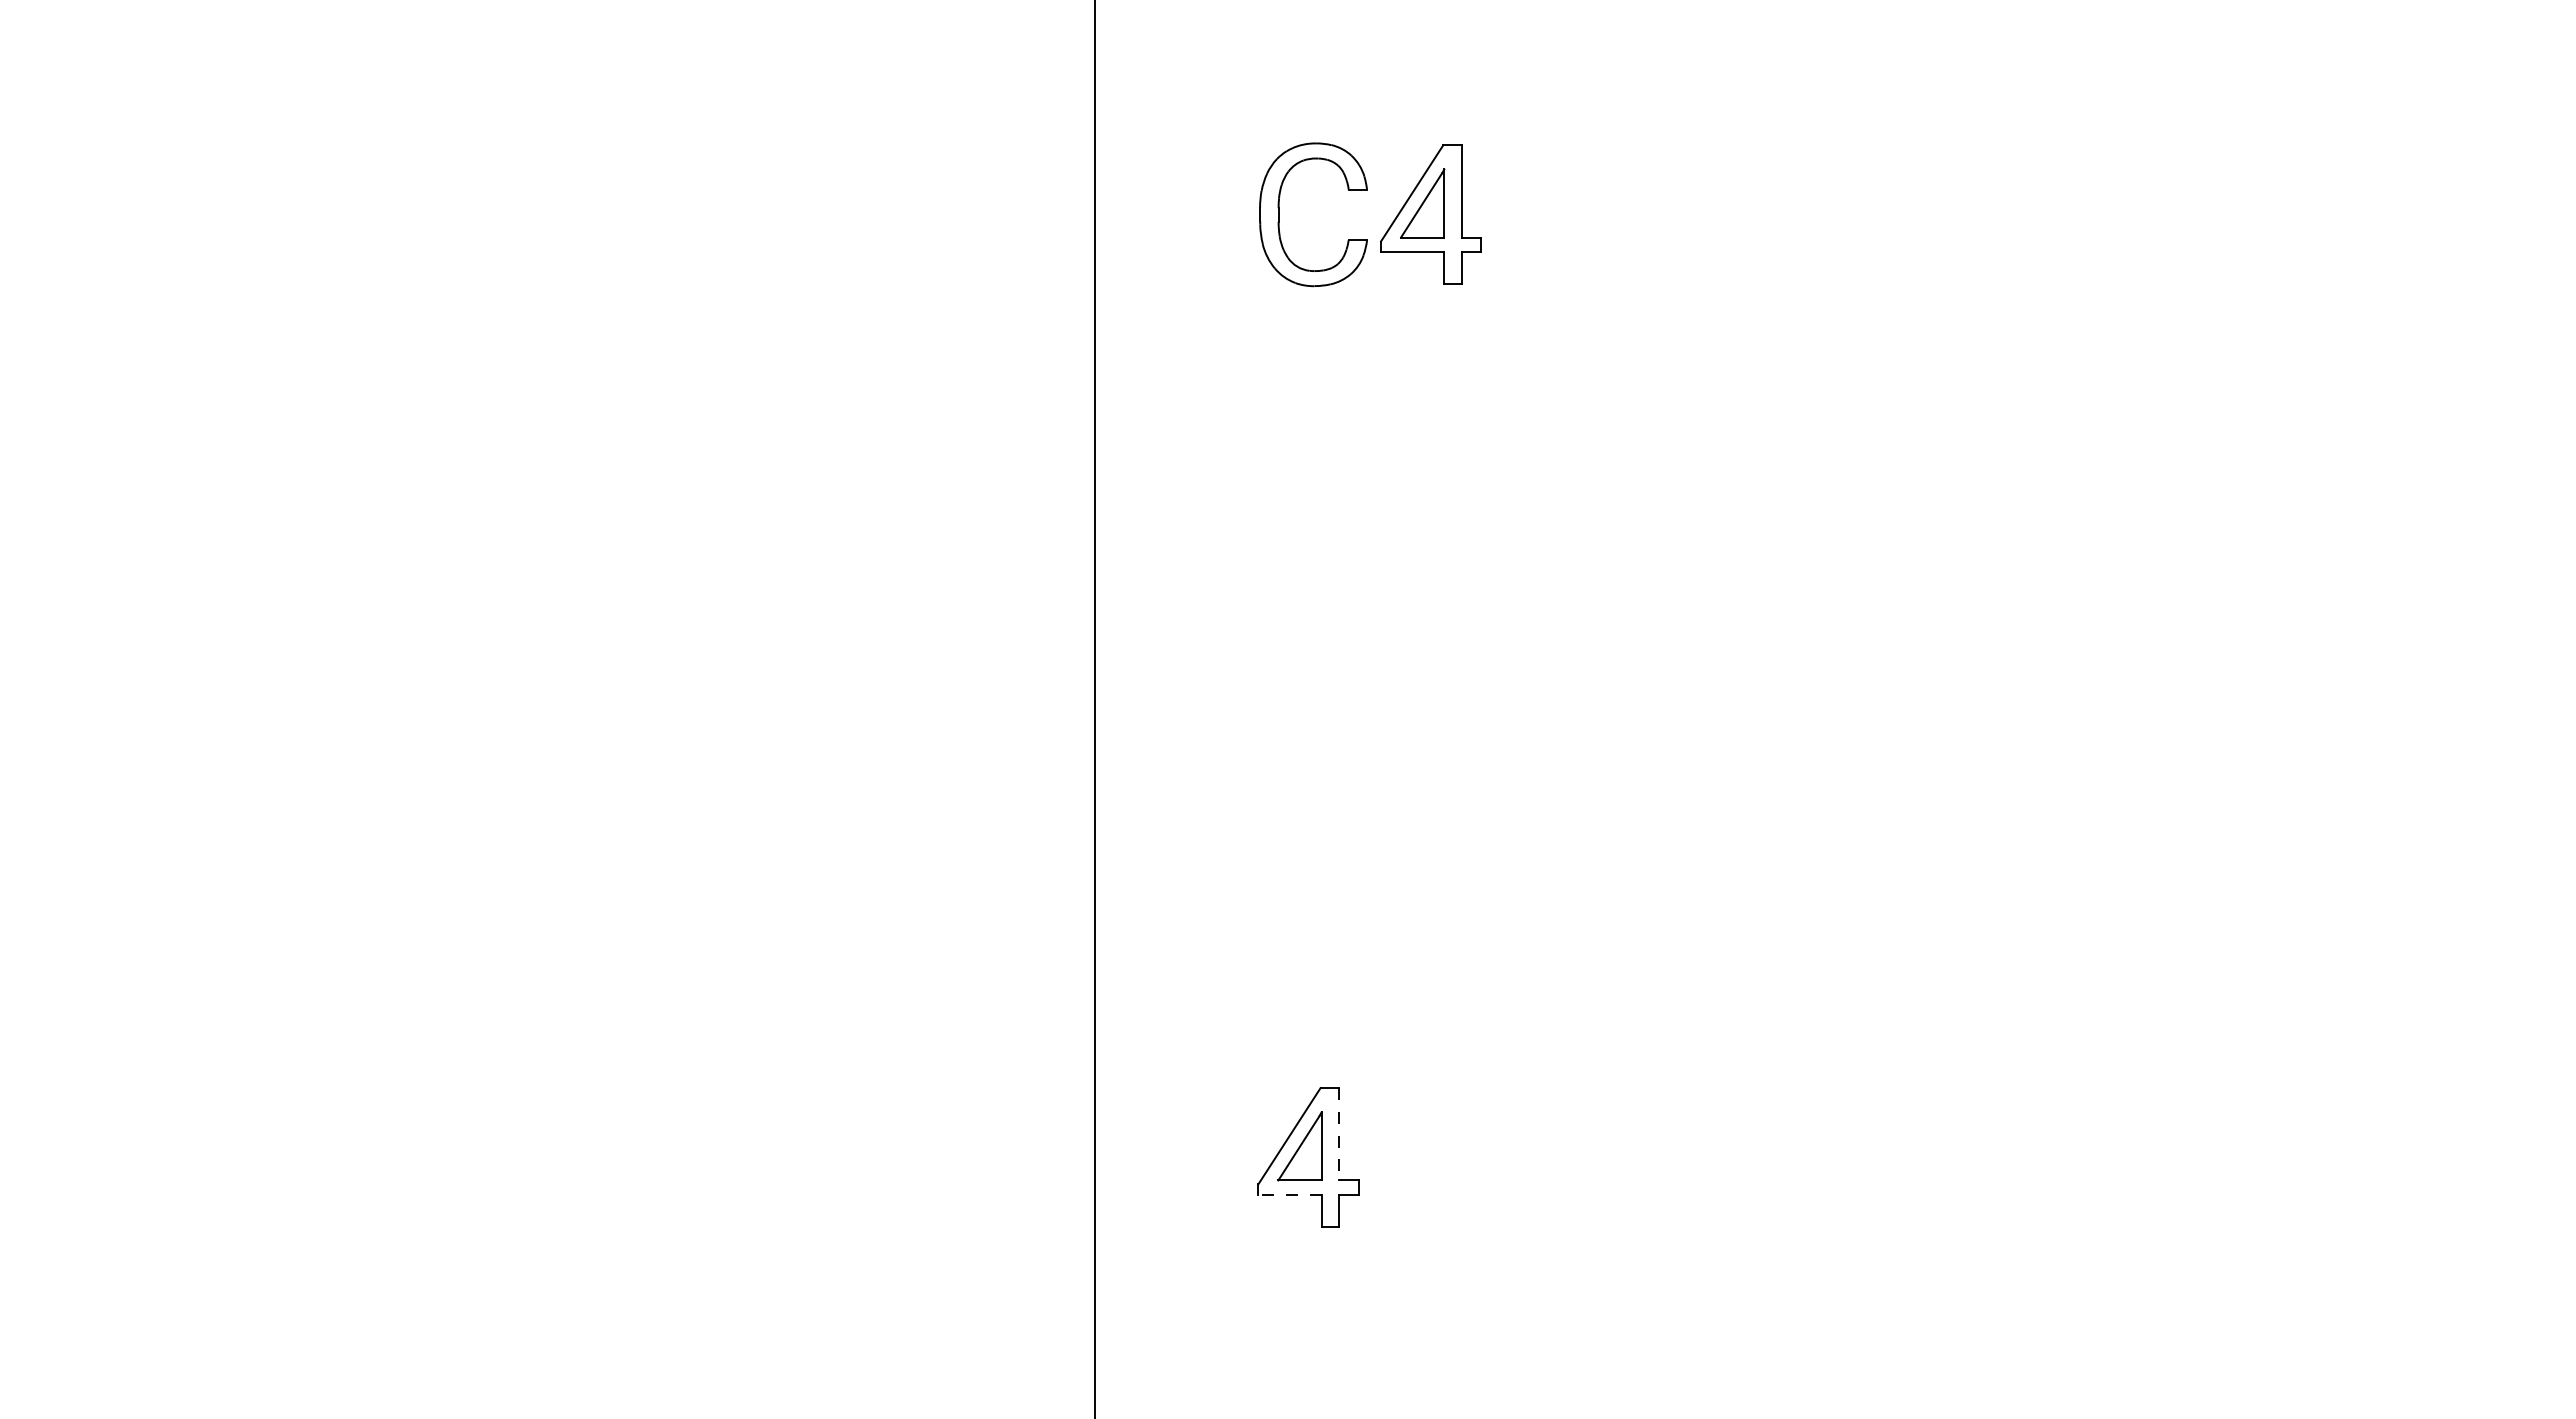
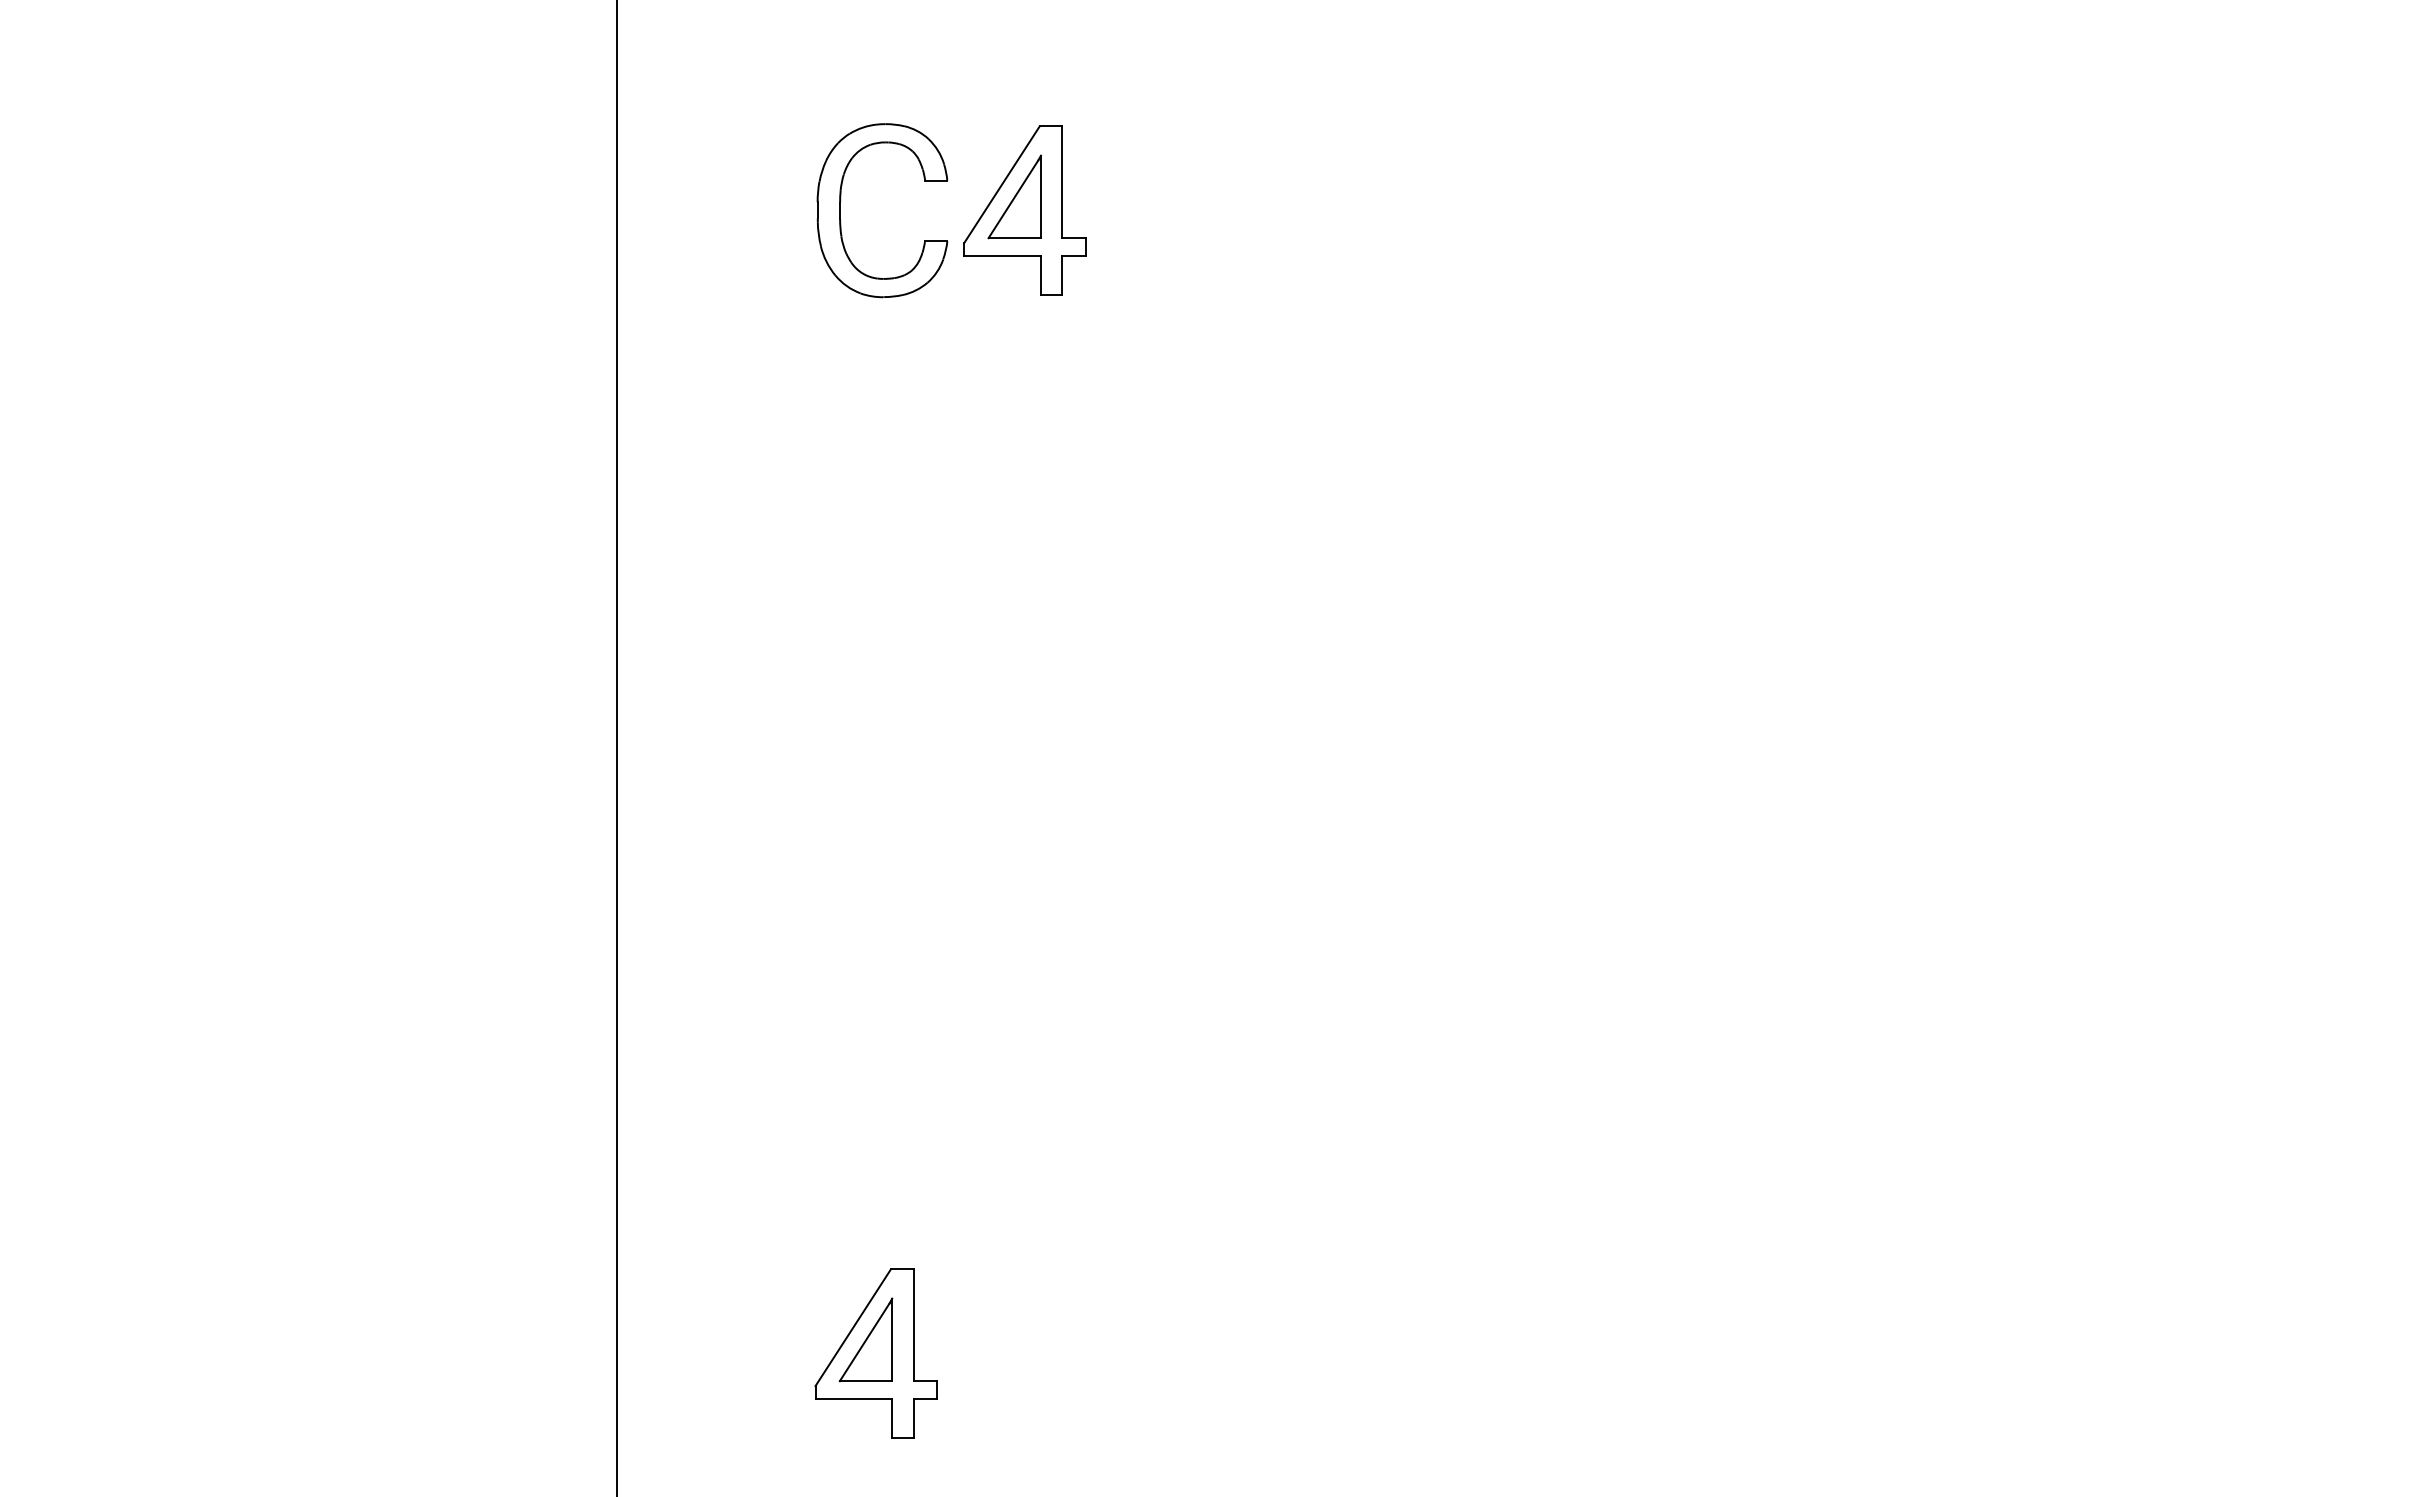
line: (1339, 1134) -> (913, 1325), dashed -> solid
line: (1289, 1194) -> (853, 1398), dashed -> solid

